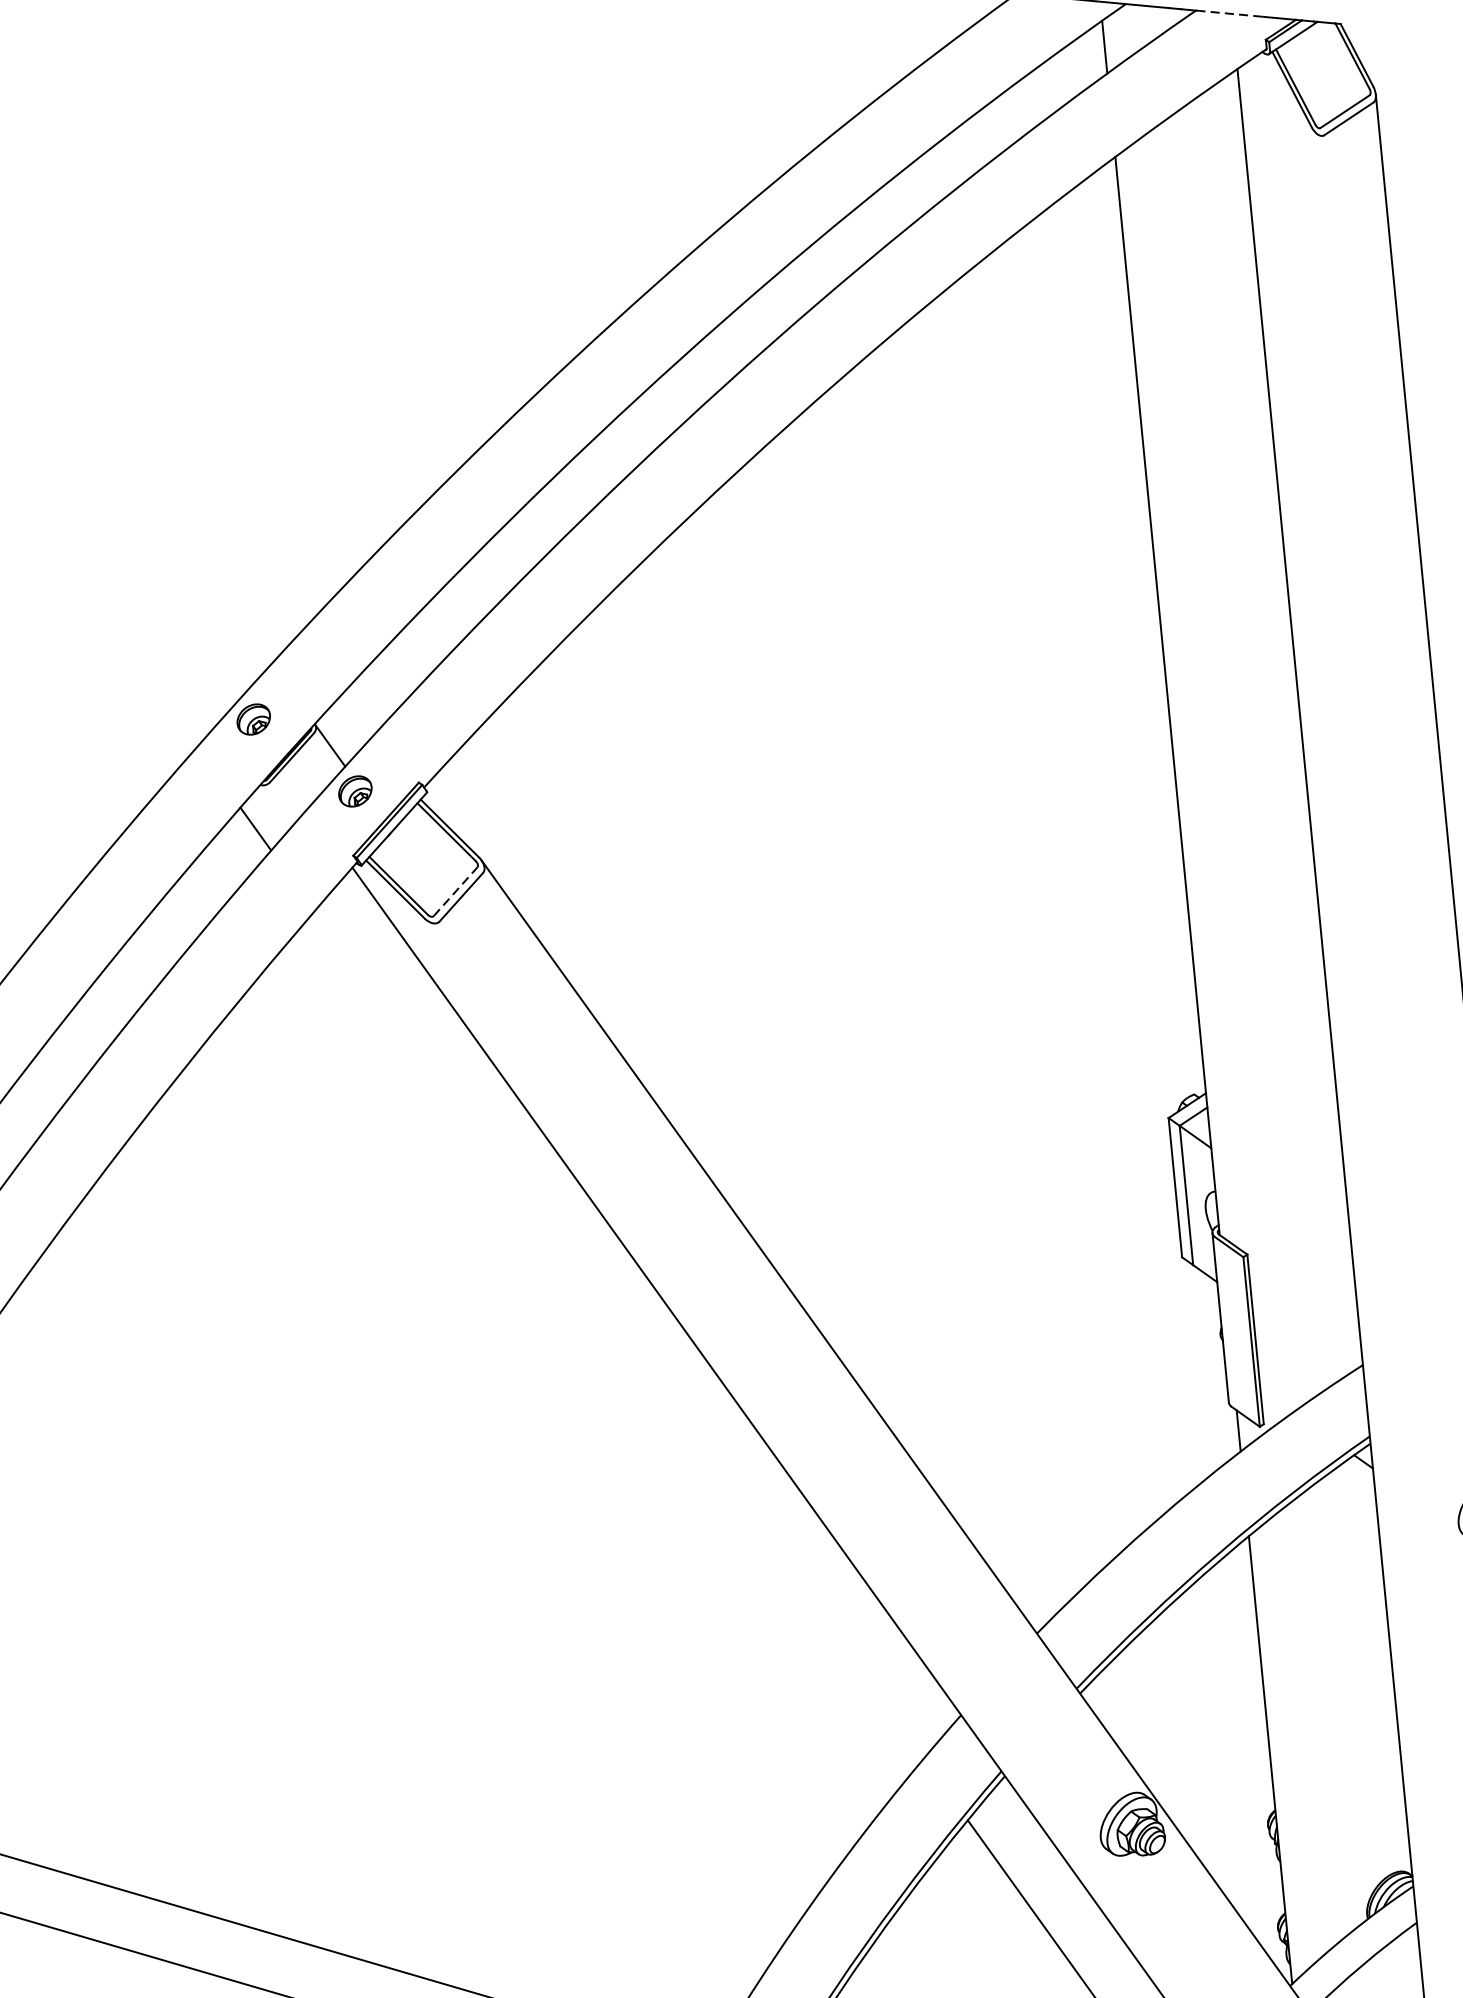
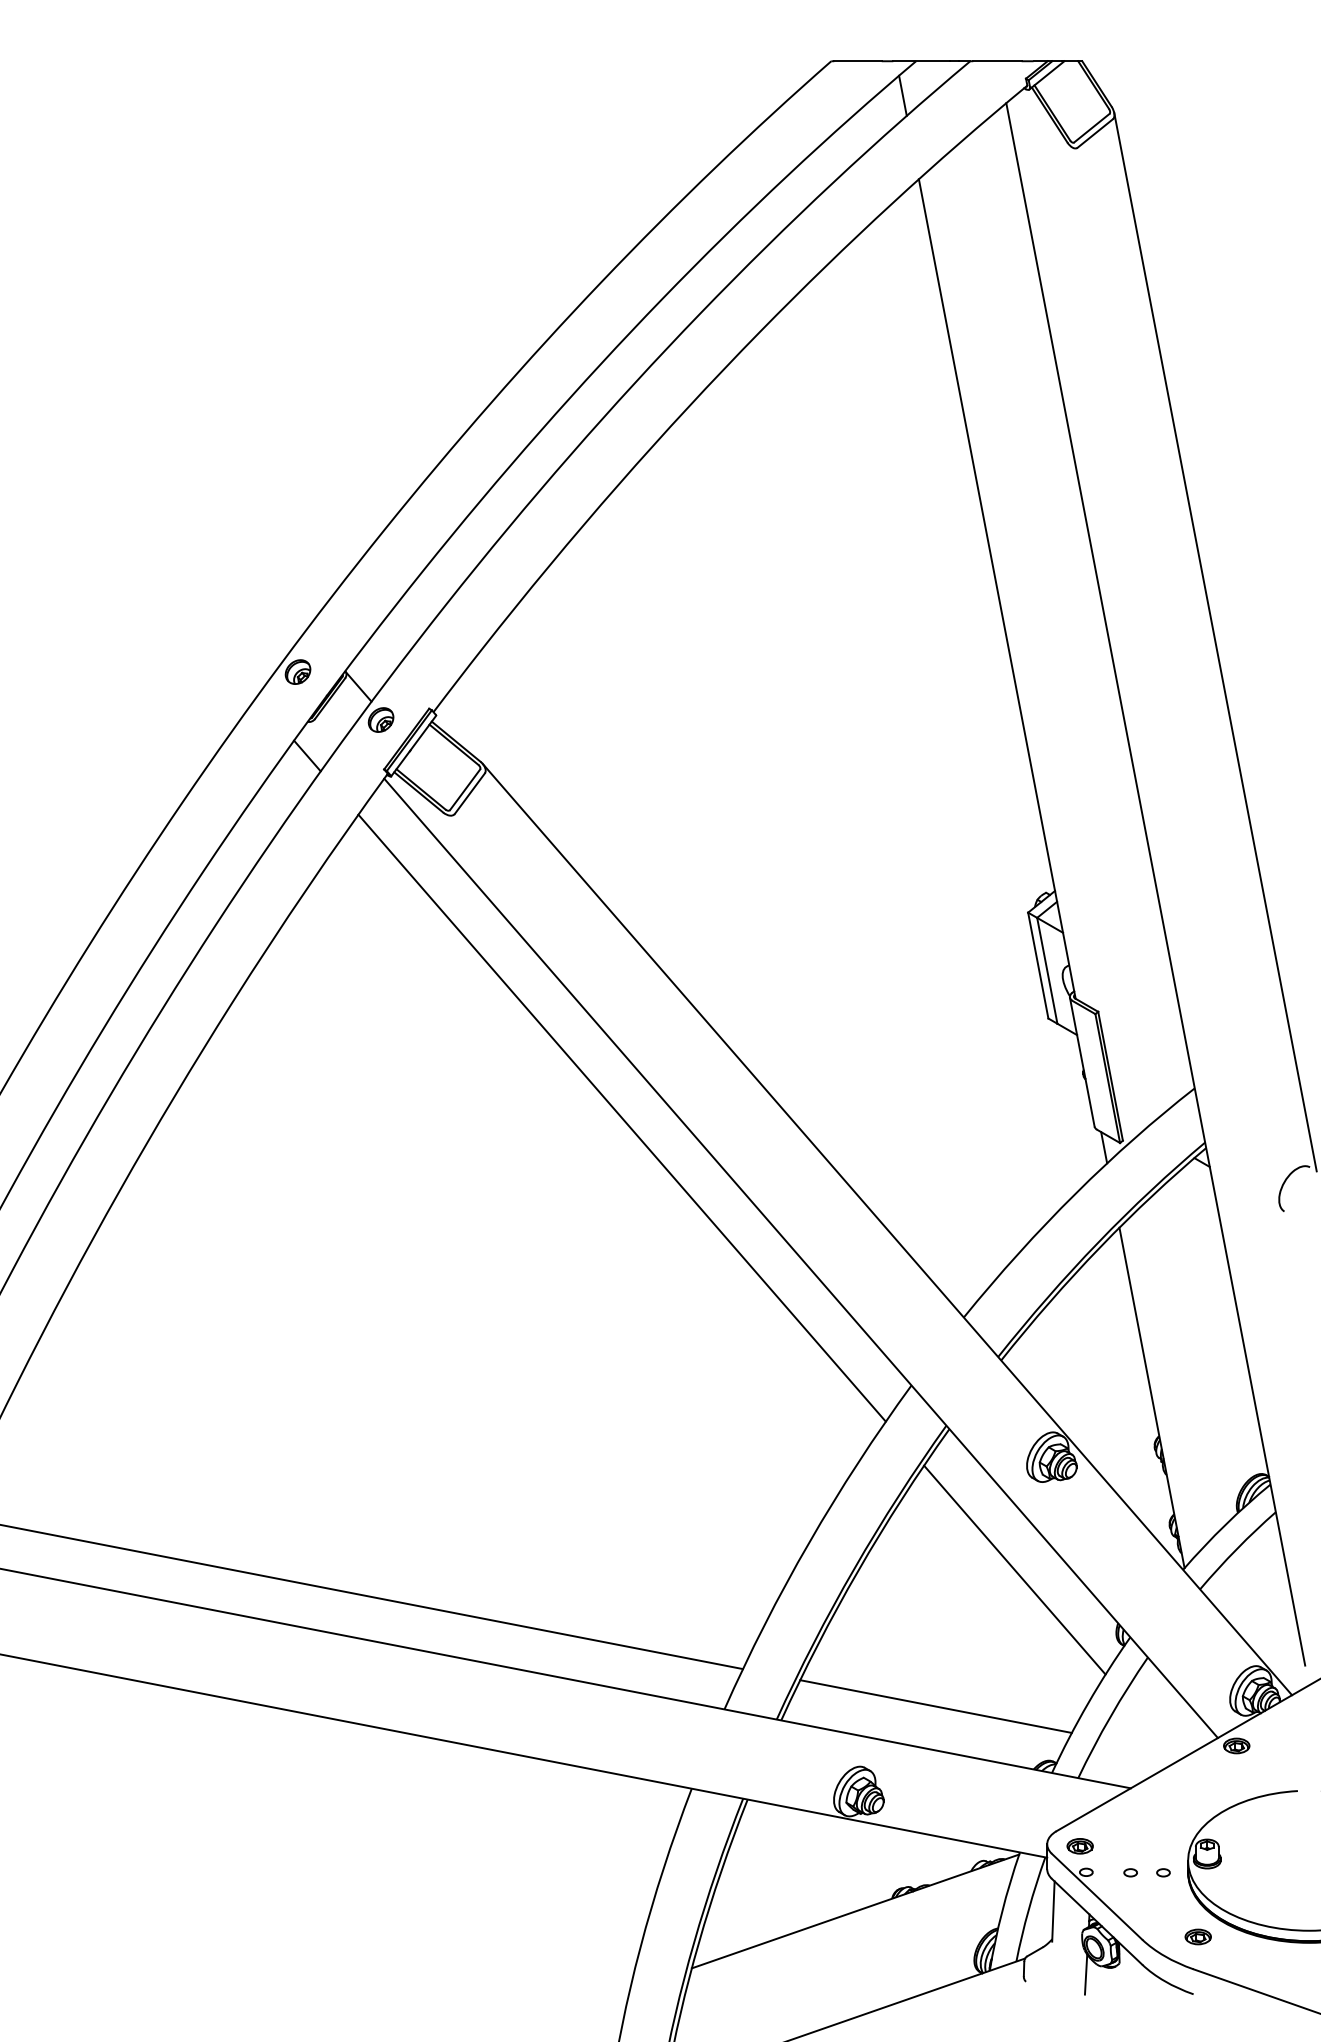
line: (1229, 14) -> (996, 61), dashed -> solid
line: (456, 891) -> (465, 789), dashed -> solid
line: (618, 1334) -> (621, 1117), added

